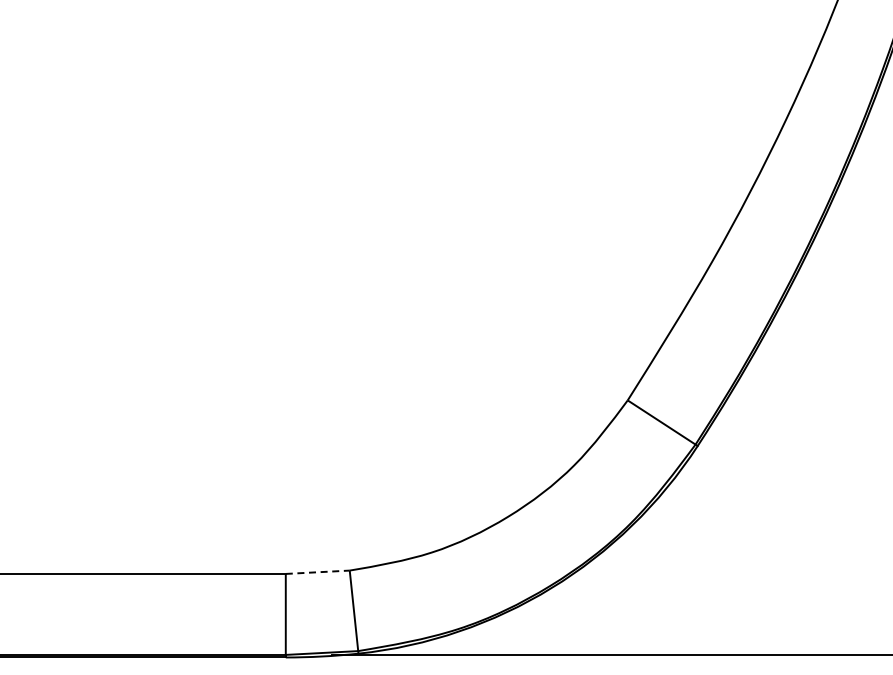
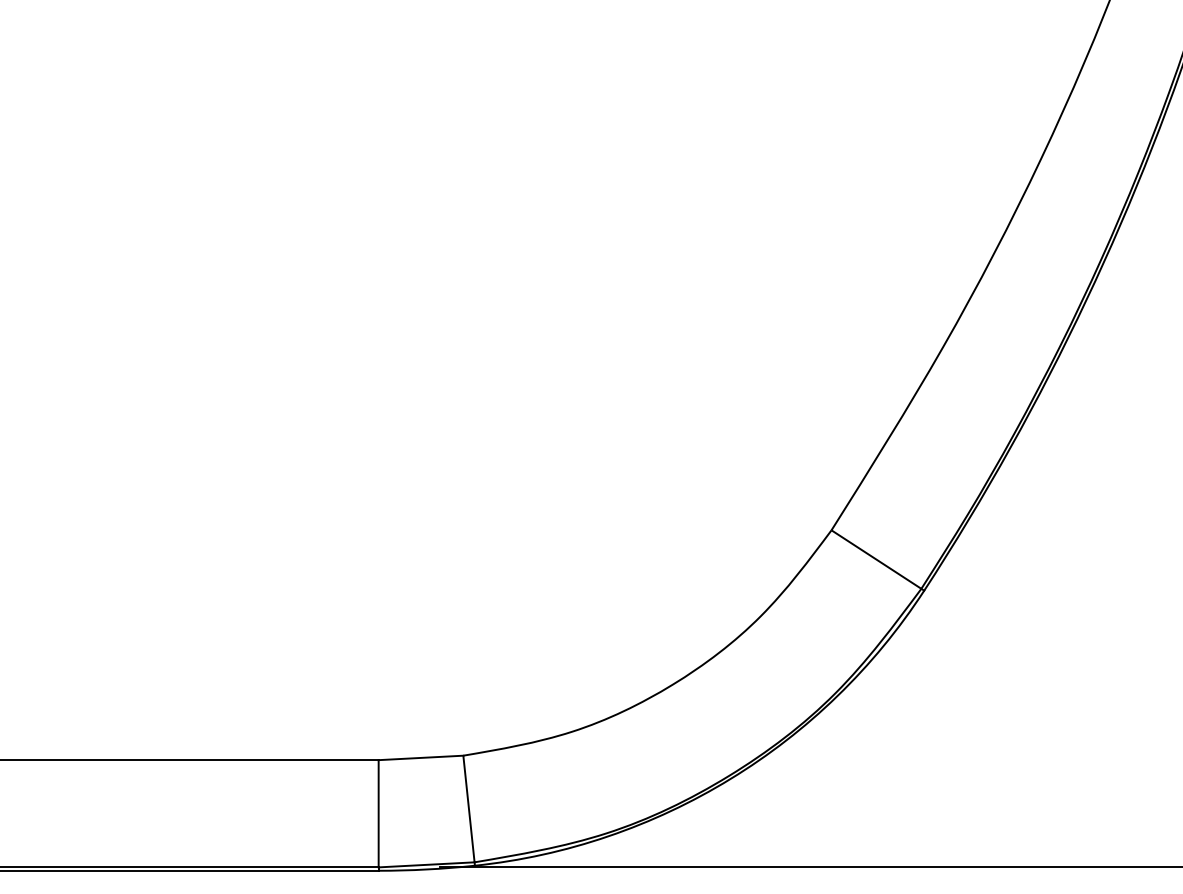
line: (318, 572) -> (421, 758), dashed -> solid

